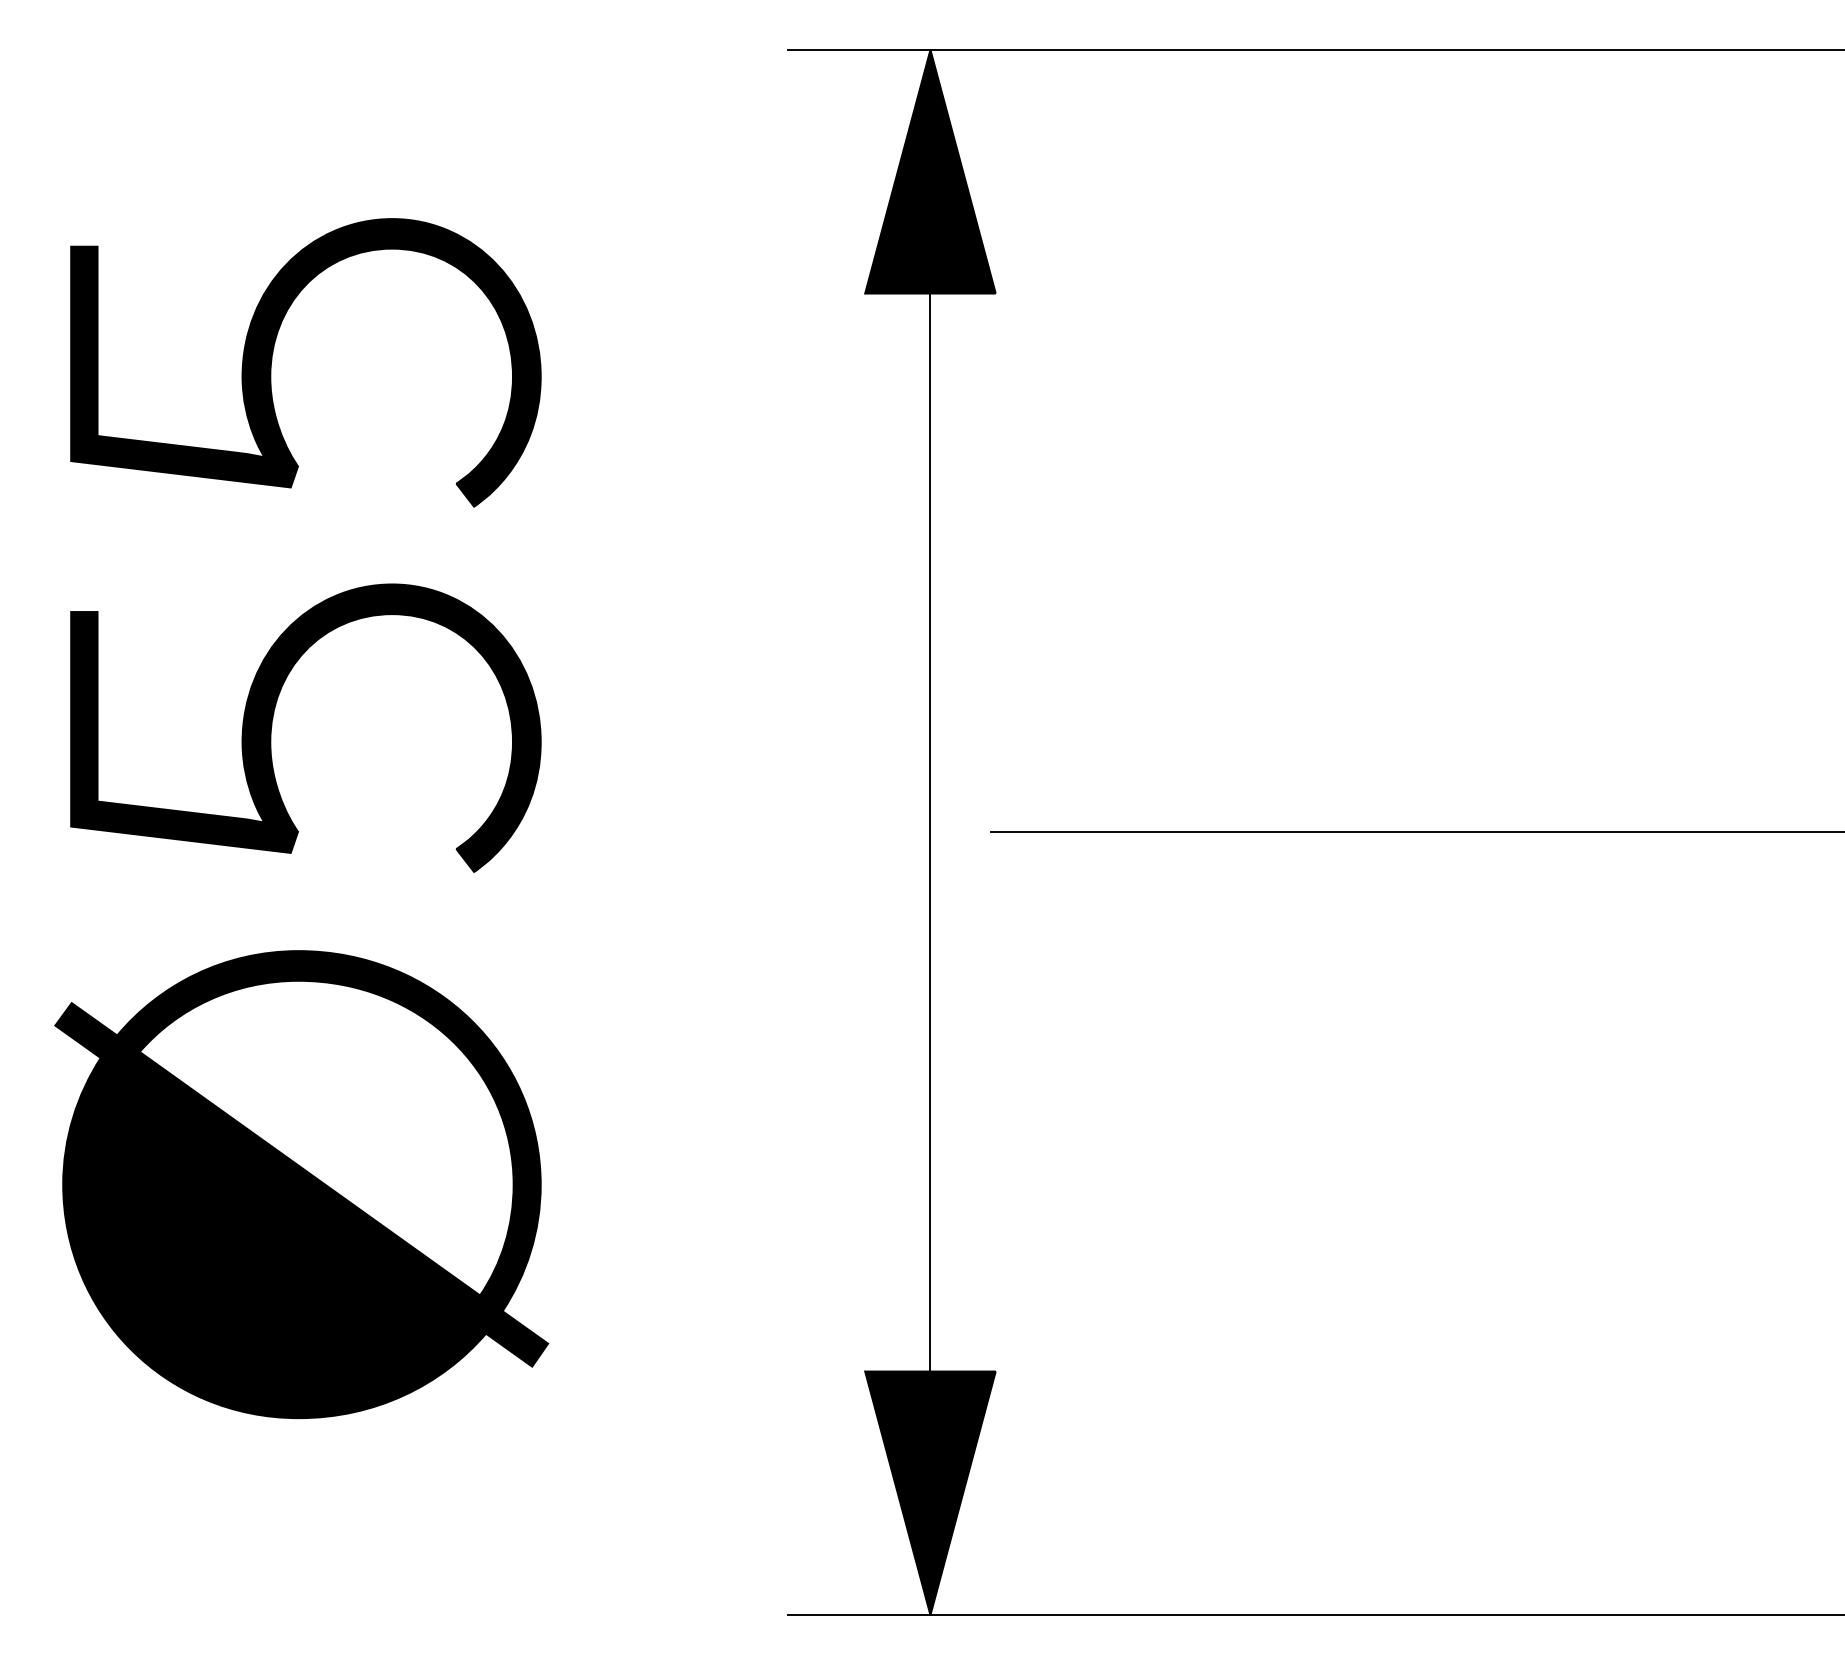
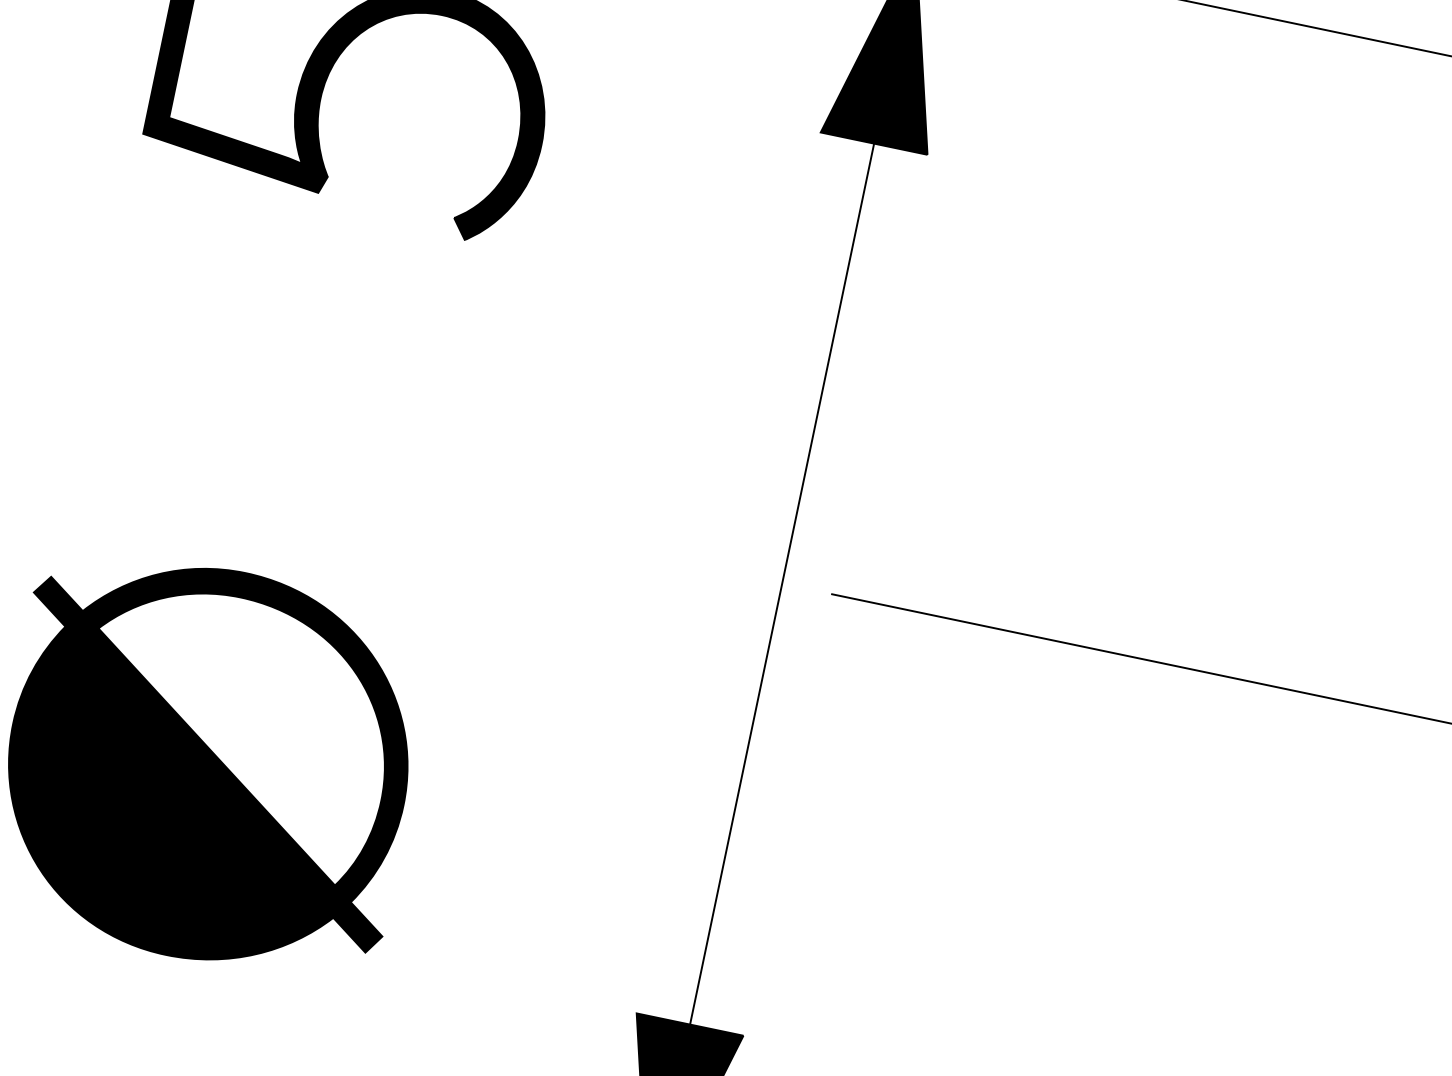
part: (272, 726) -> (262, 385), removed

